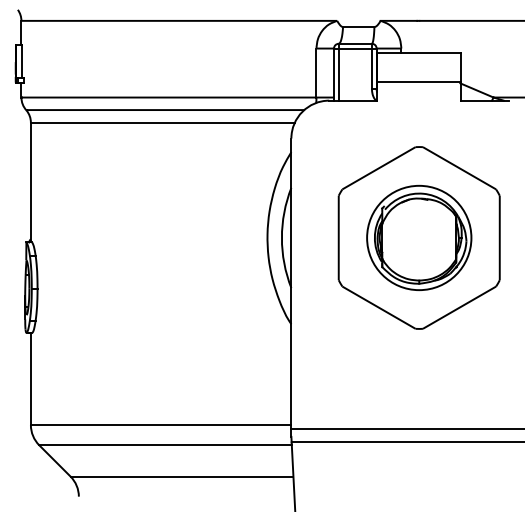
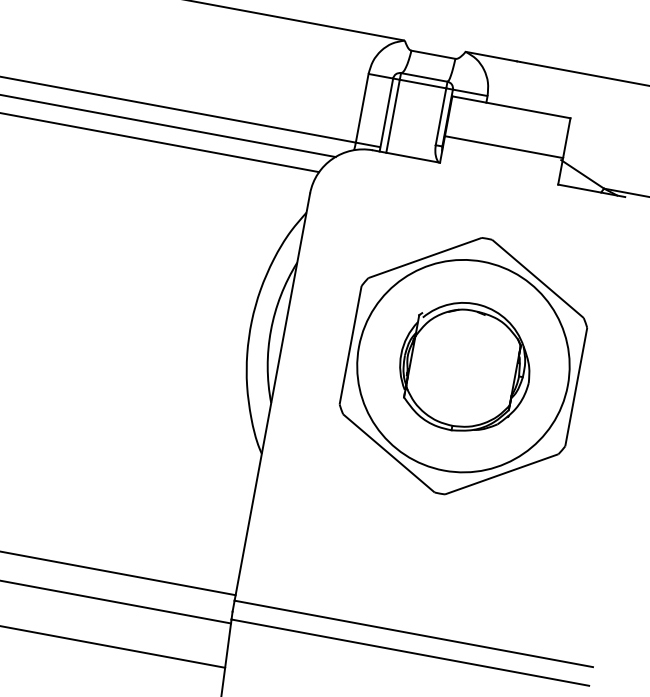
circle: (418, 237) -> (462, 365), size x1.43

